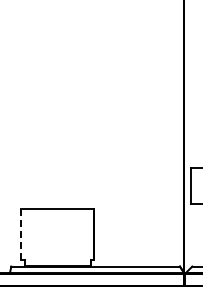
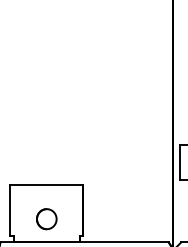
line: (21, 234) -> (10, 210), dashed -> solid
part: (57, 243) -> (46, 219), added

